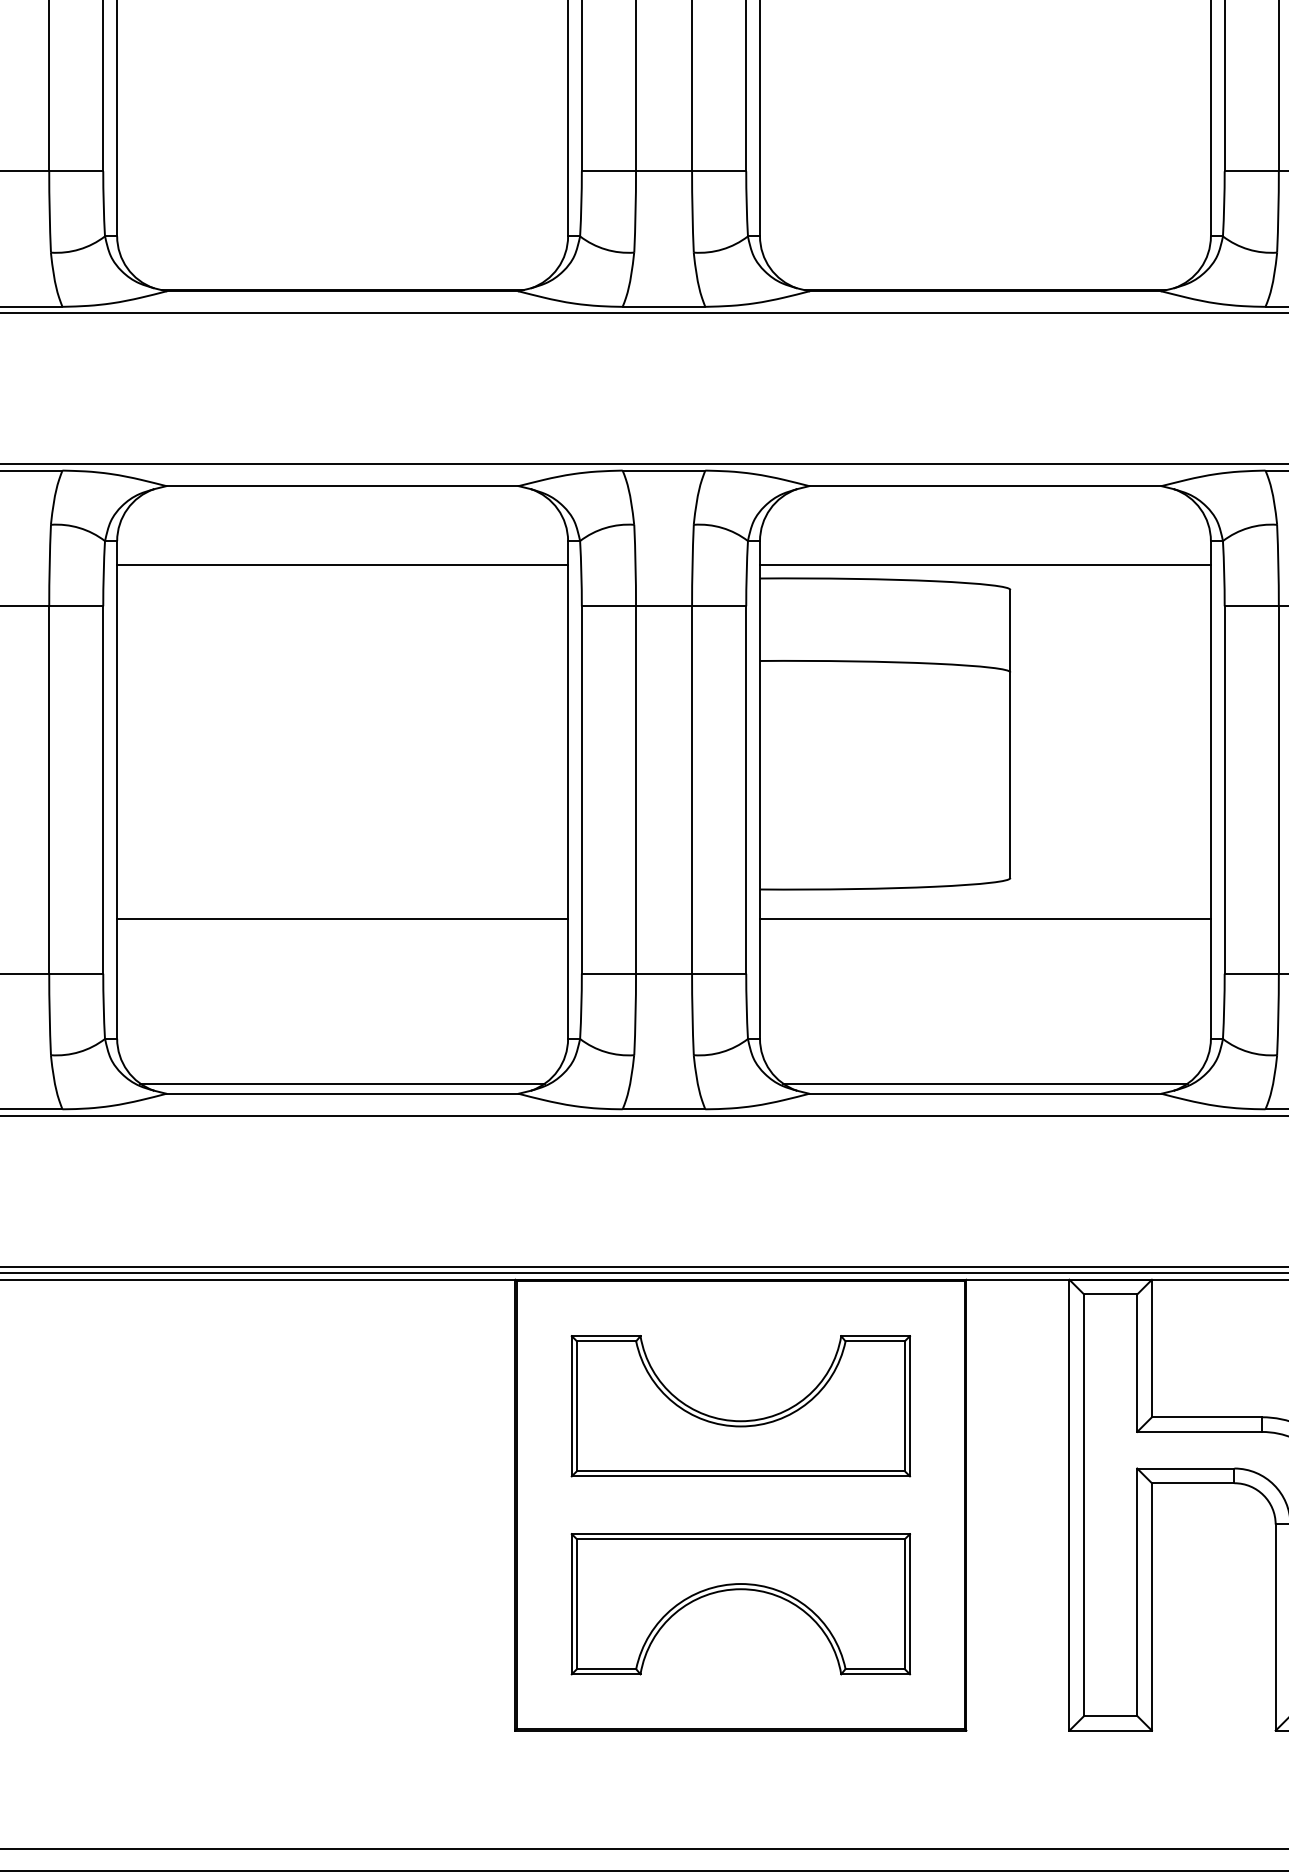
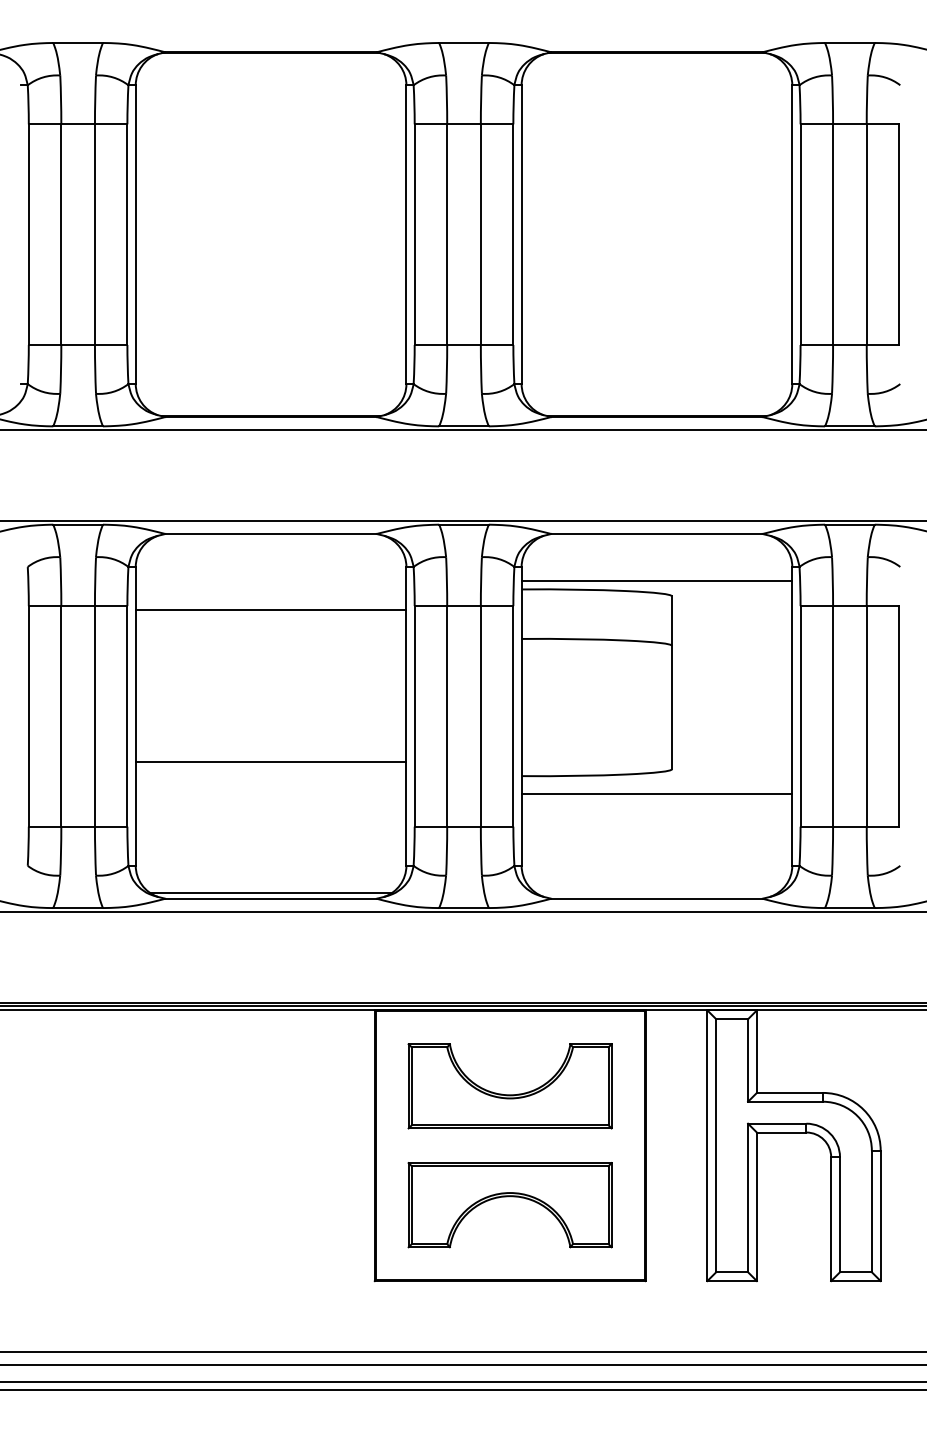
line: (341, 565) -> (270, 610), moved
line: (341, 918) -> (270, 761), moved
line: (984, 1083) -> (656, 892), removed

